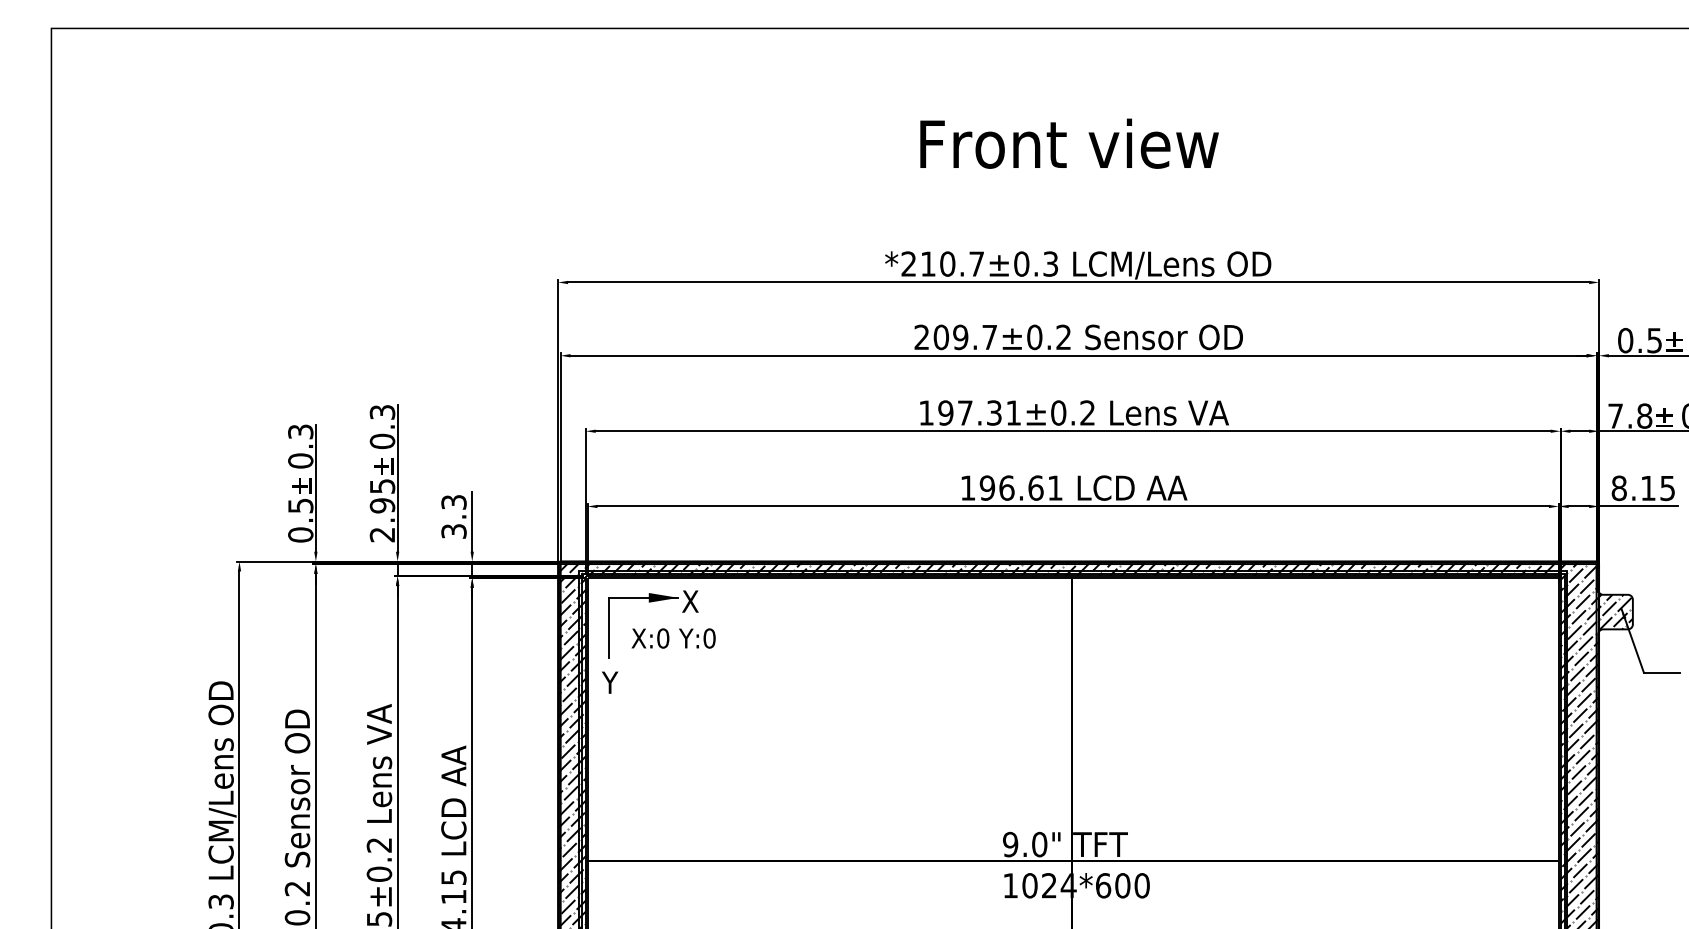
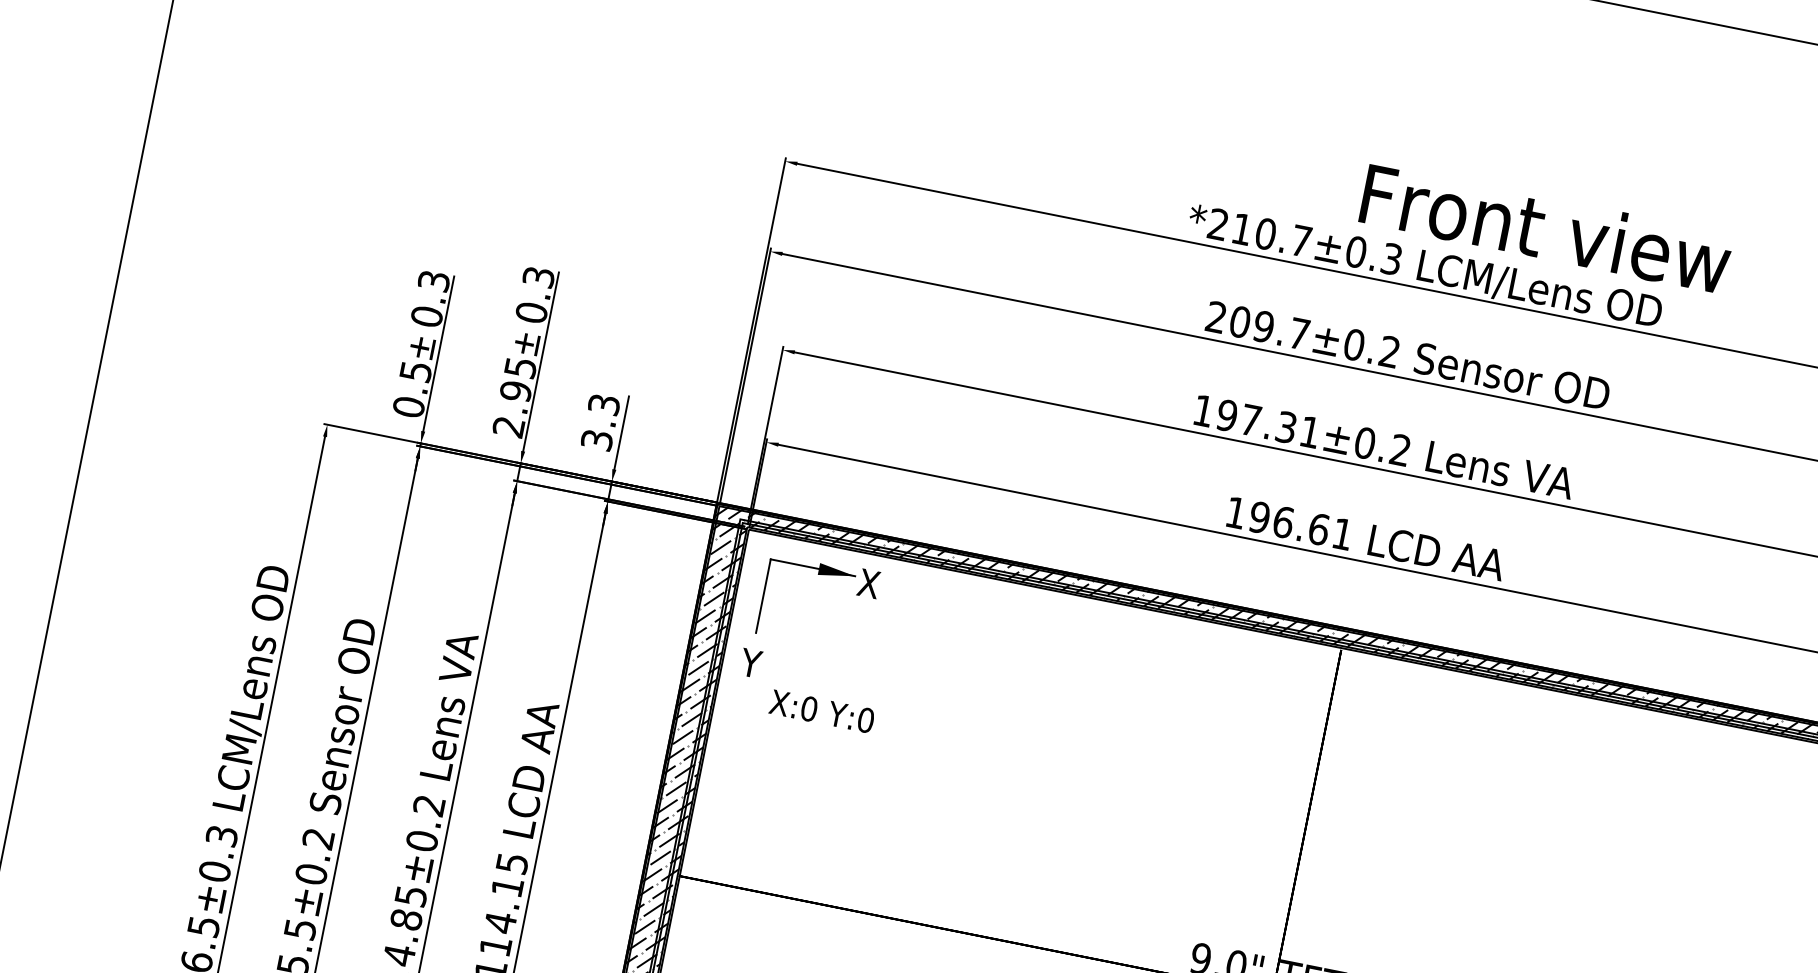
text: (1069, 143) -> (1546, 228), moved
text: (673, 638) -> (821, 711), moved

